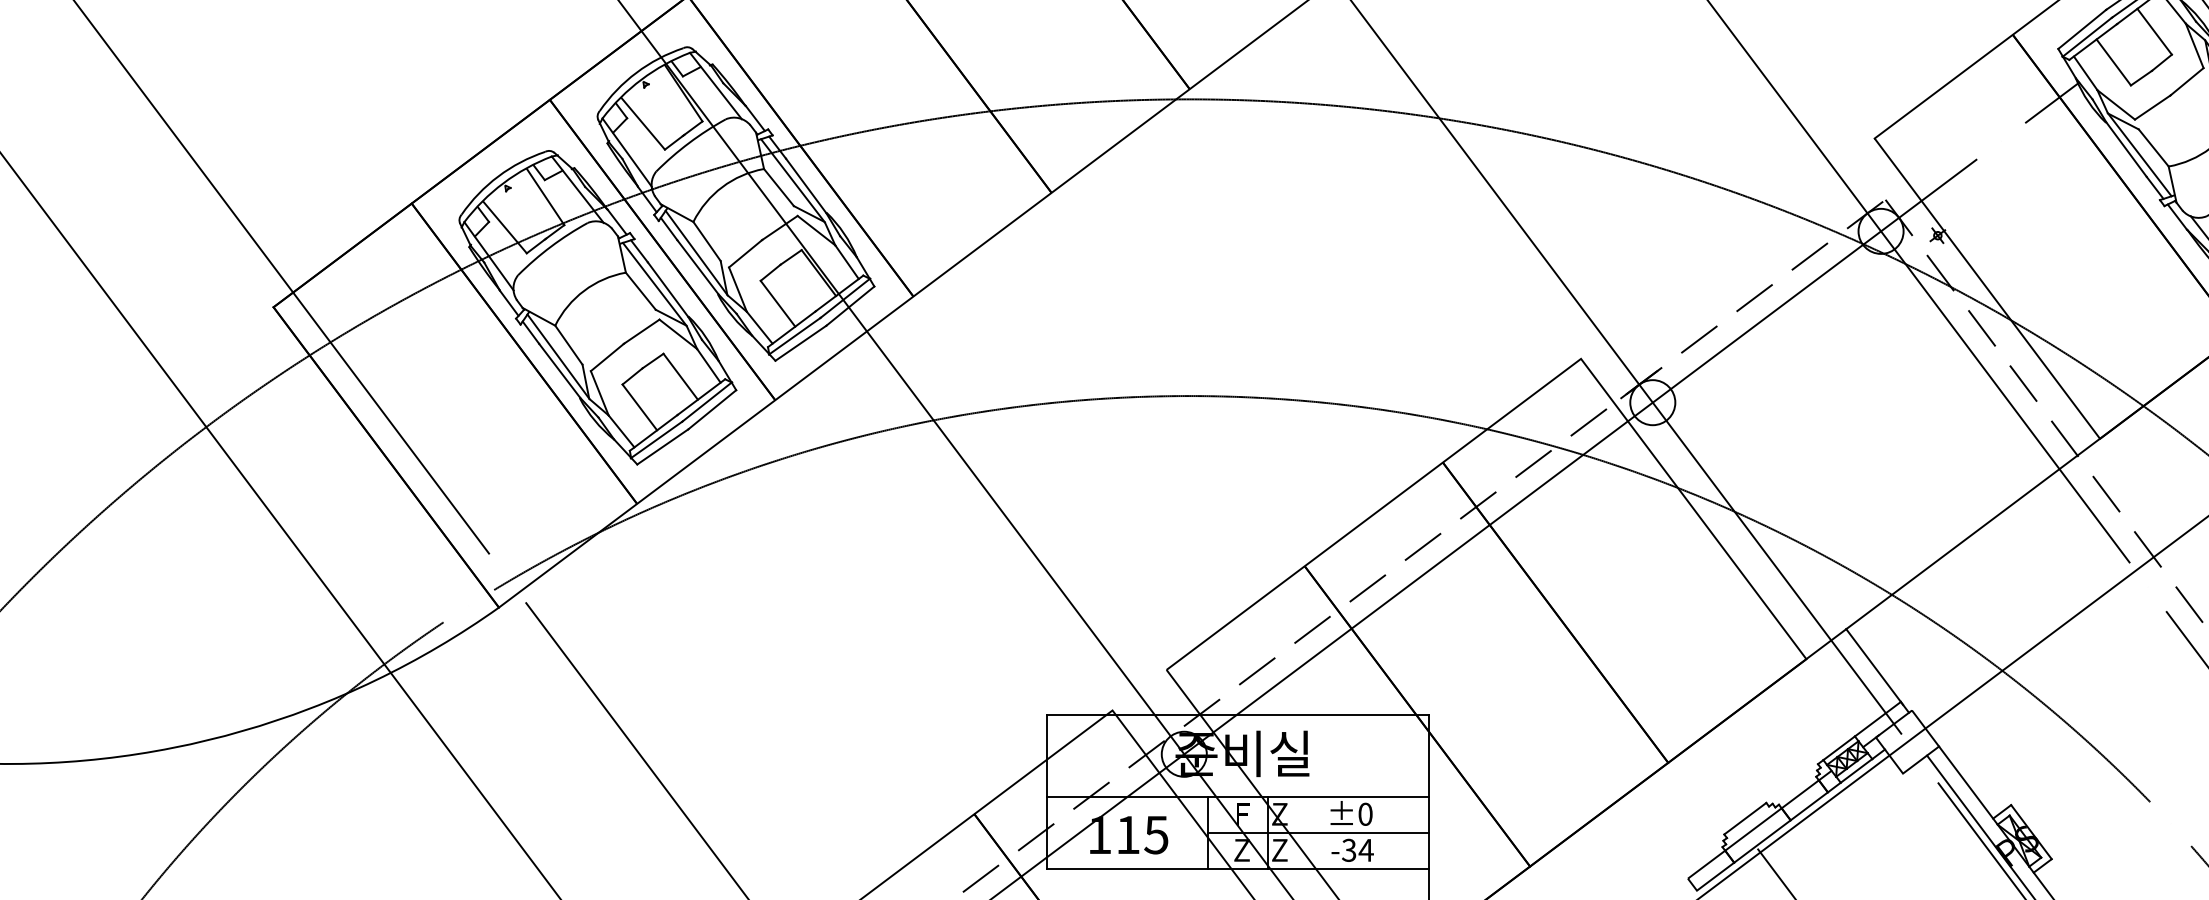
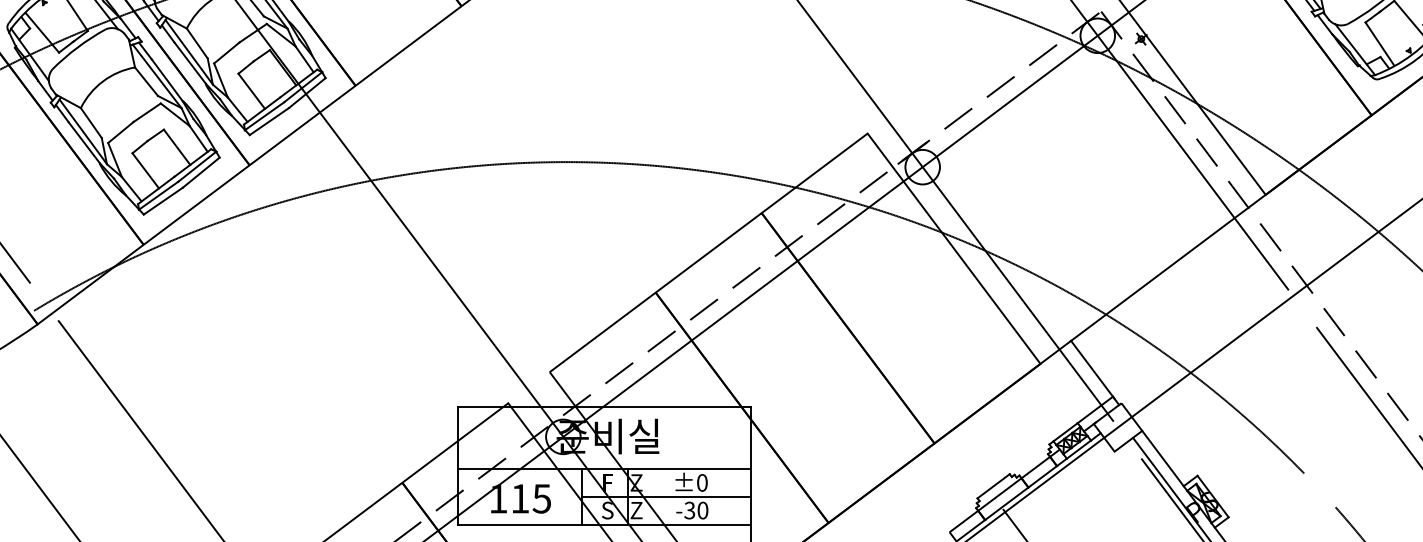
text: (1241, 849) -> (607, 509), Z -> S
text: (1365, 849) -> (702, 509), -34 -> -30

